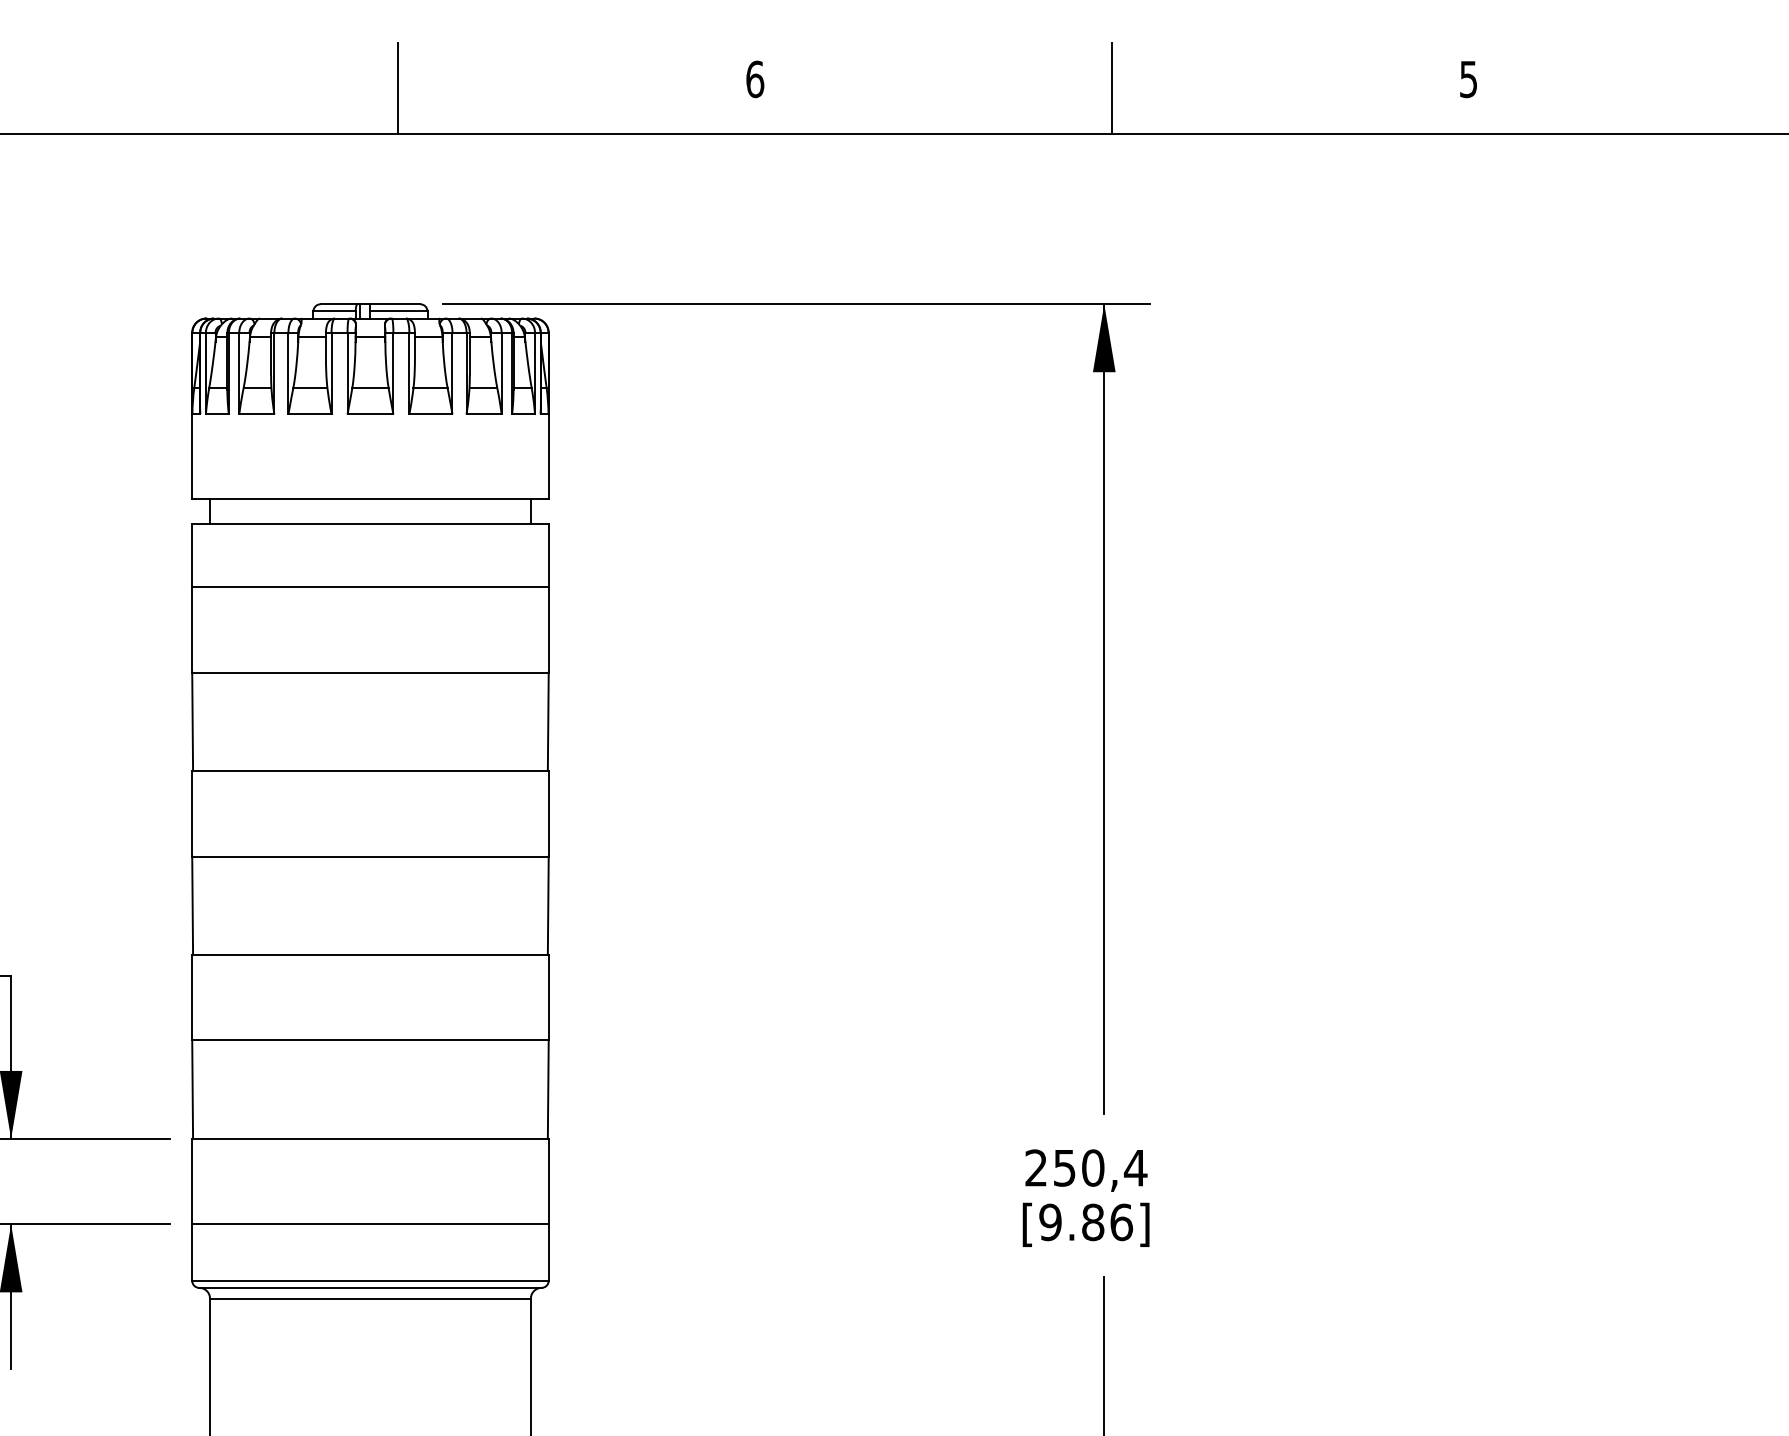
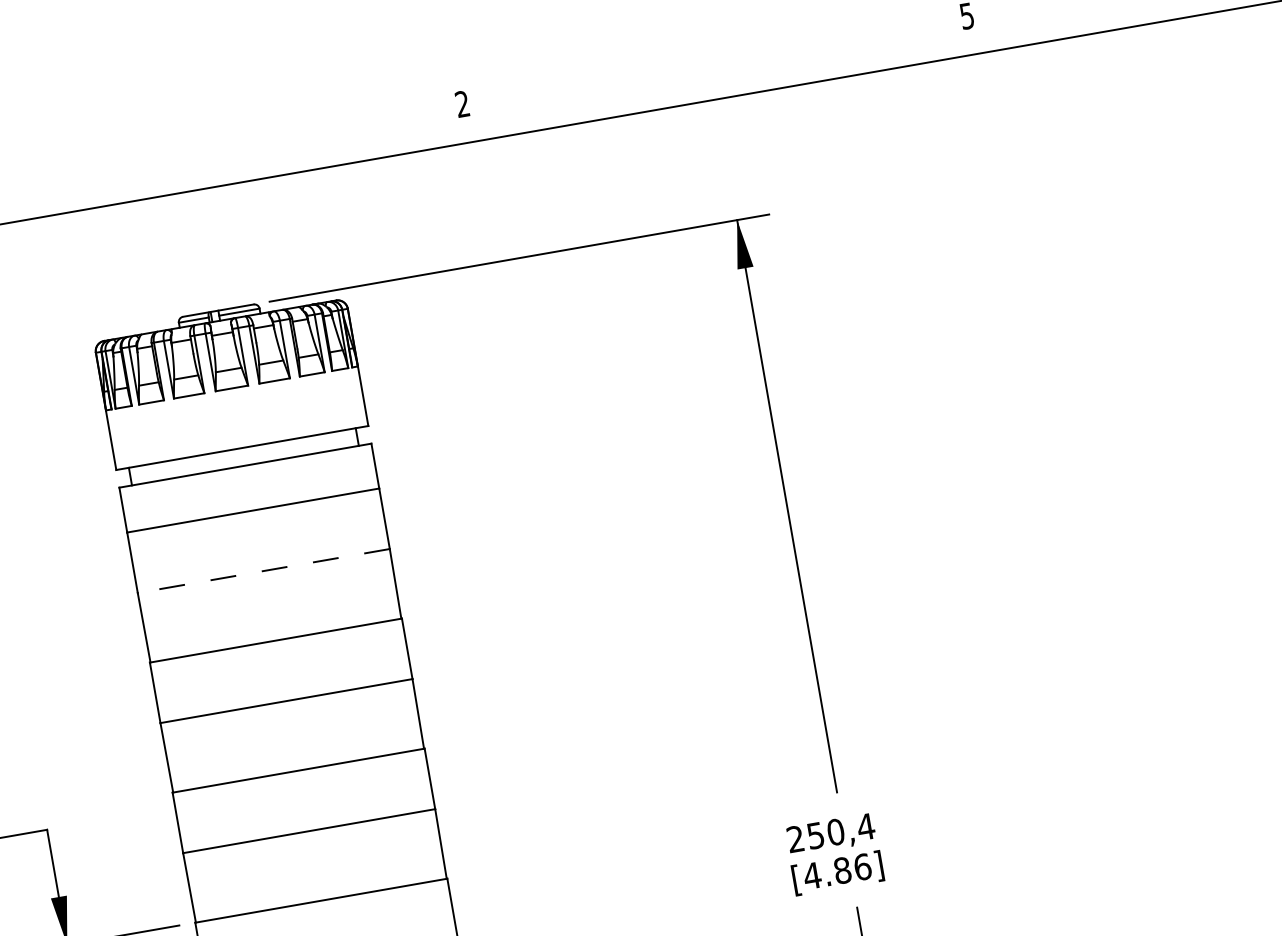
text: (755, 79) -> (462, 104), 6 -> 2
line: (398, 88) -> (211, 154), removed
line: (1112, 88) -> (716, 66), removed
line: (369, 672) -> (263, 571), solid -> dashed
text: (1050, 1222) -> (812, 875), [9.86] -> [4.86]

